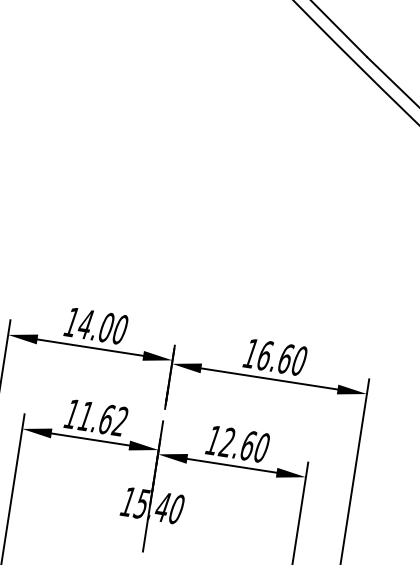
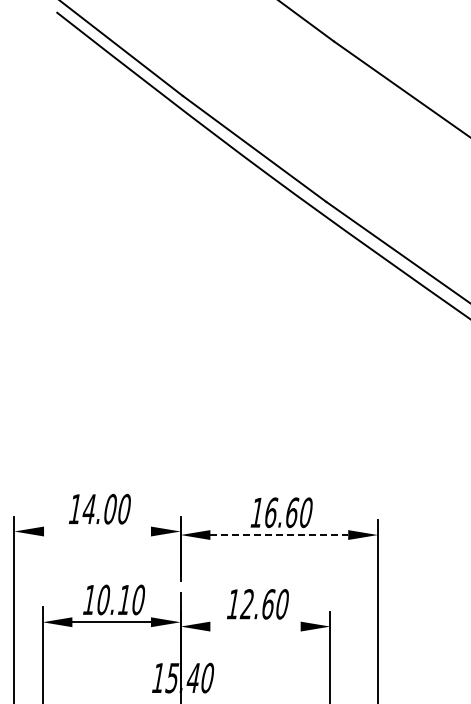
line: (90, 347) -> (97, 531), removed
line: (269, 379) -> (279, 535), solid -> dashed
text: (103, 418) -> (121, 599), 11.62 -> 10.10
line: (231, 465) -> (255, 626), removed

